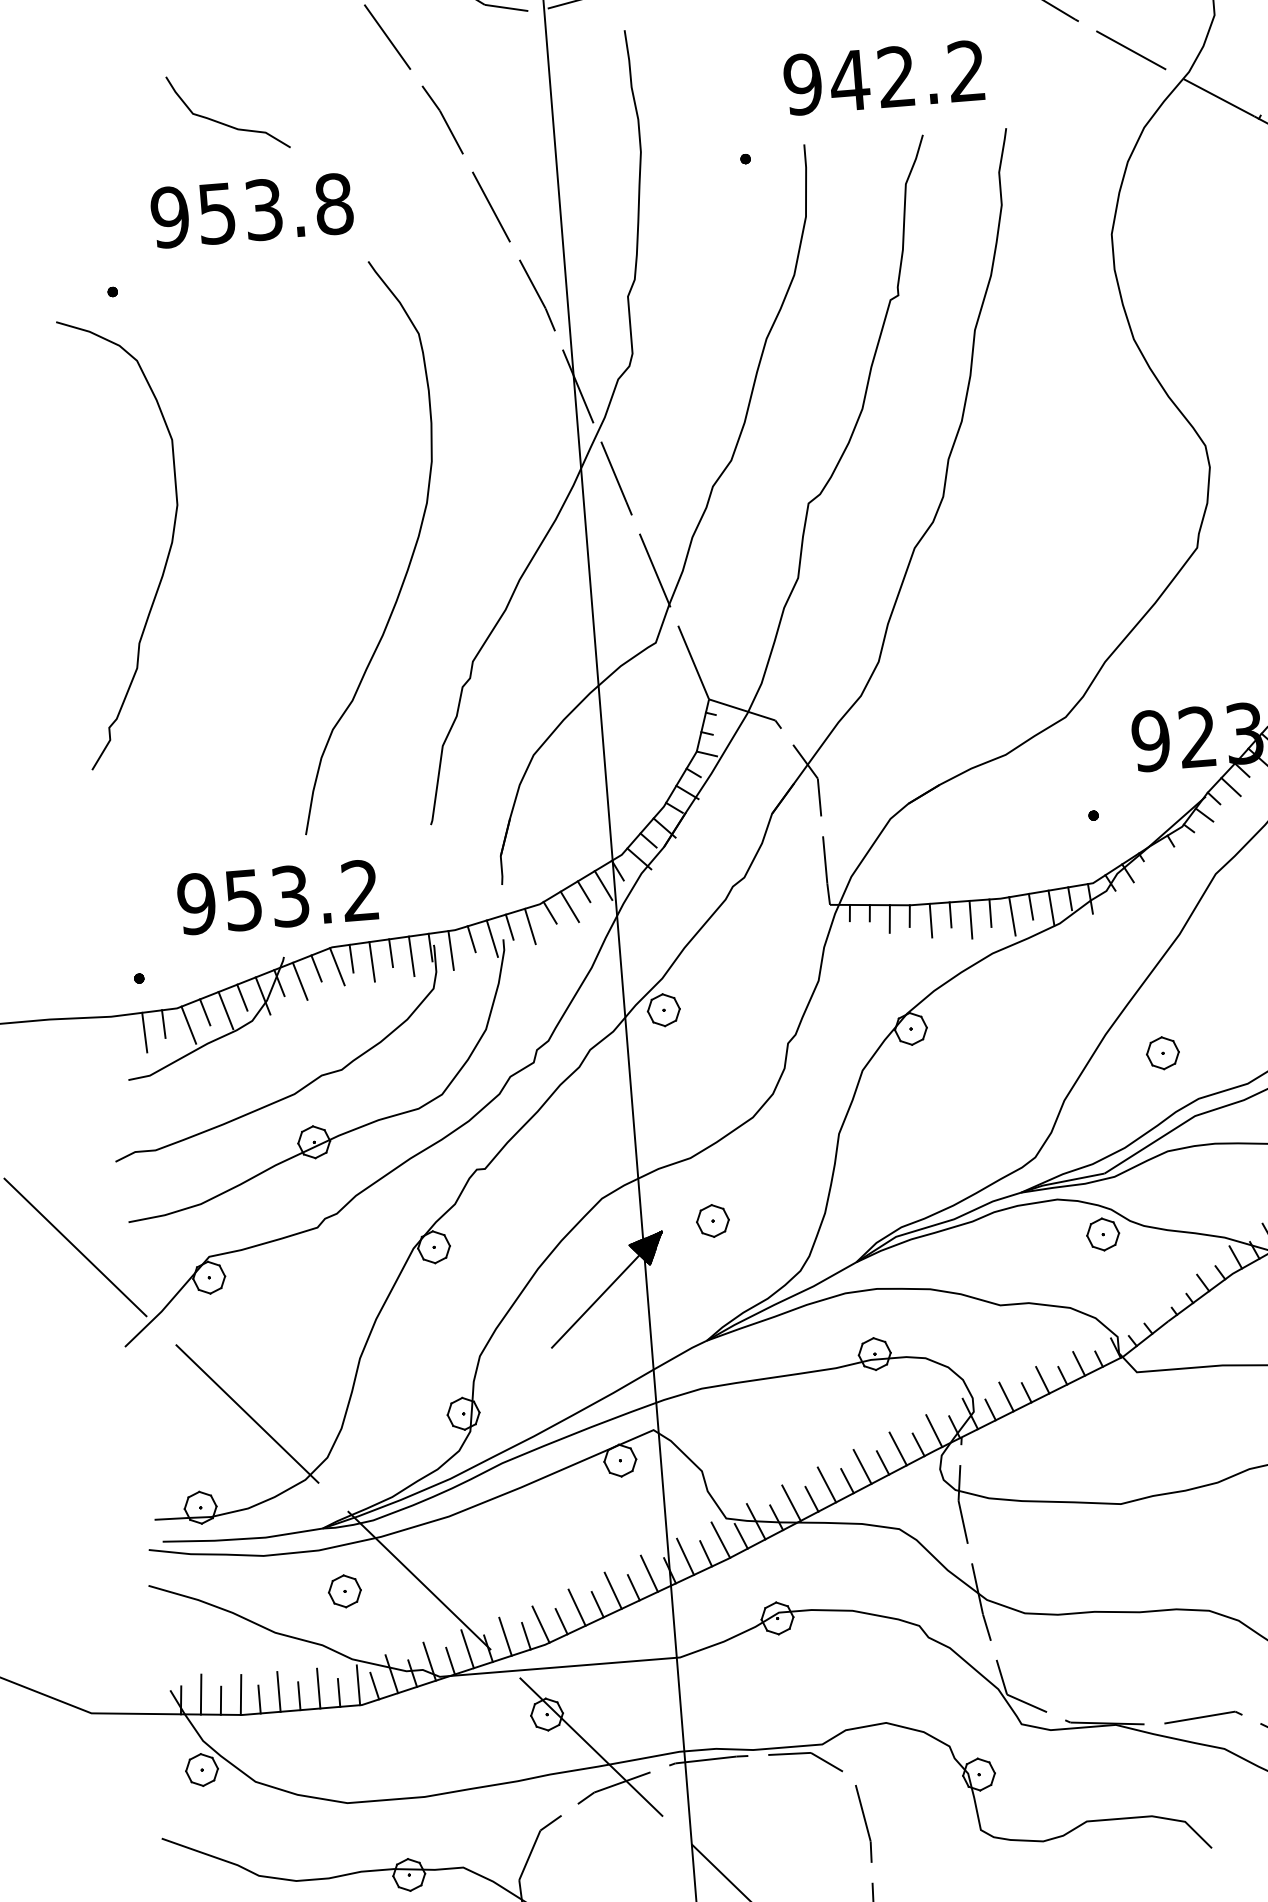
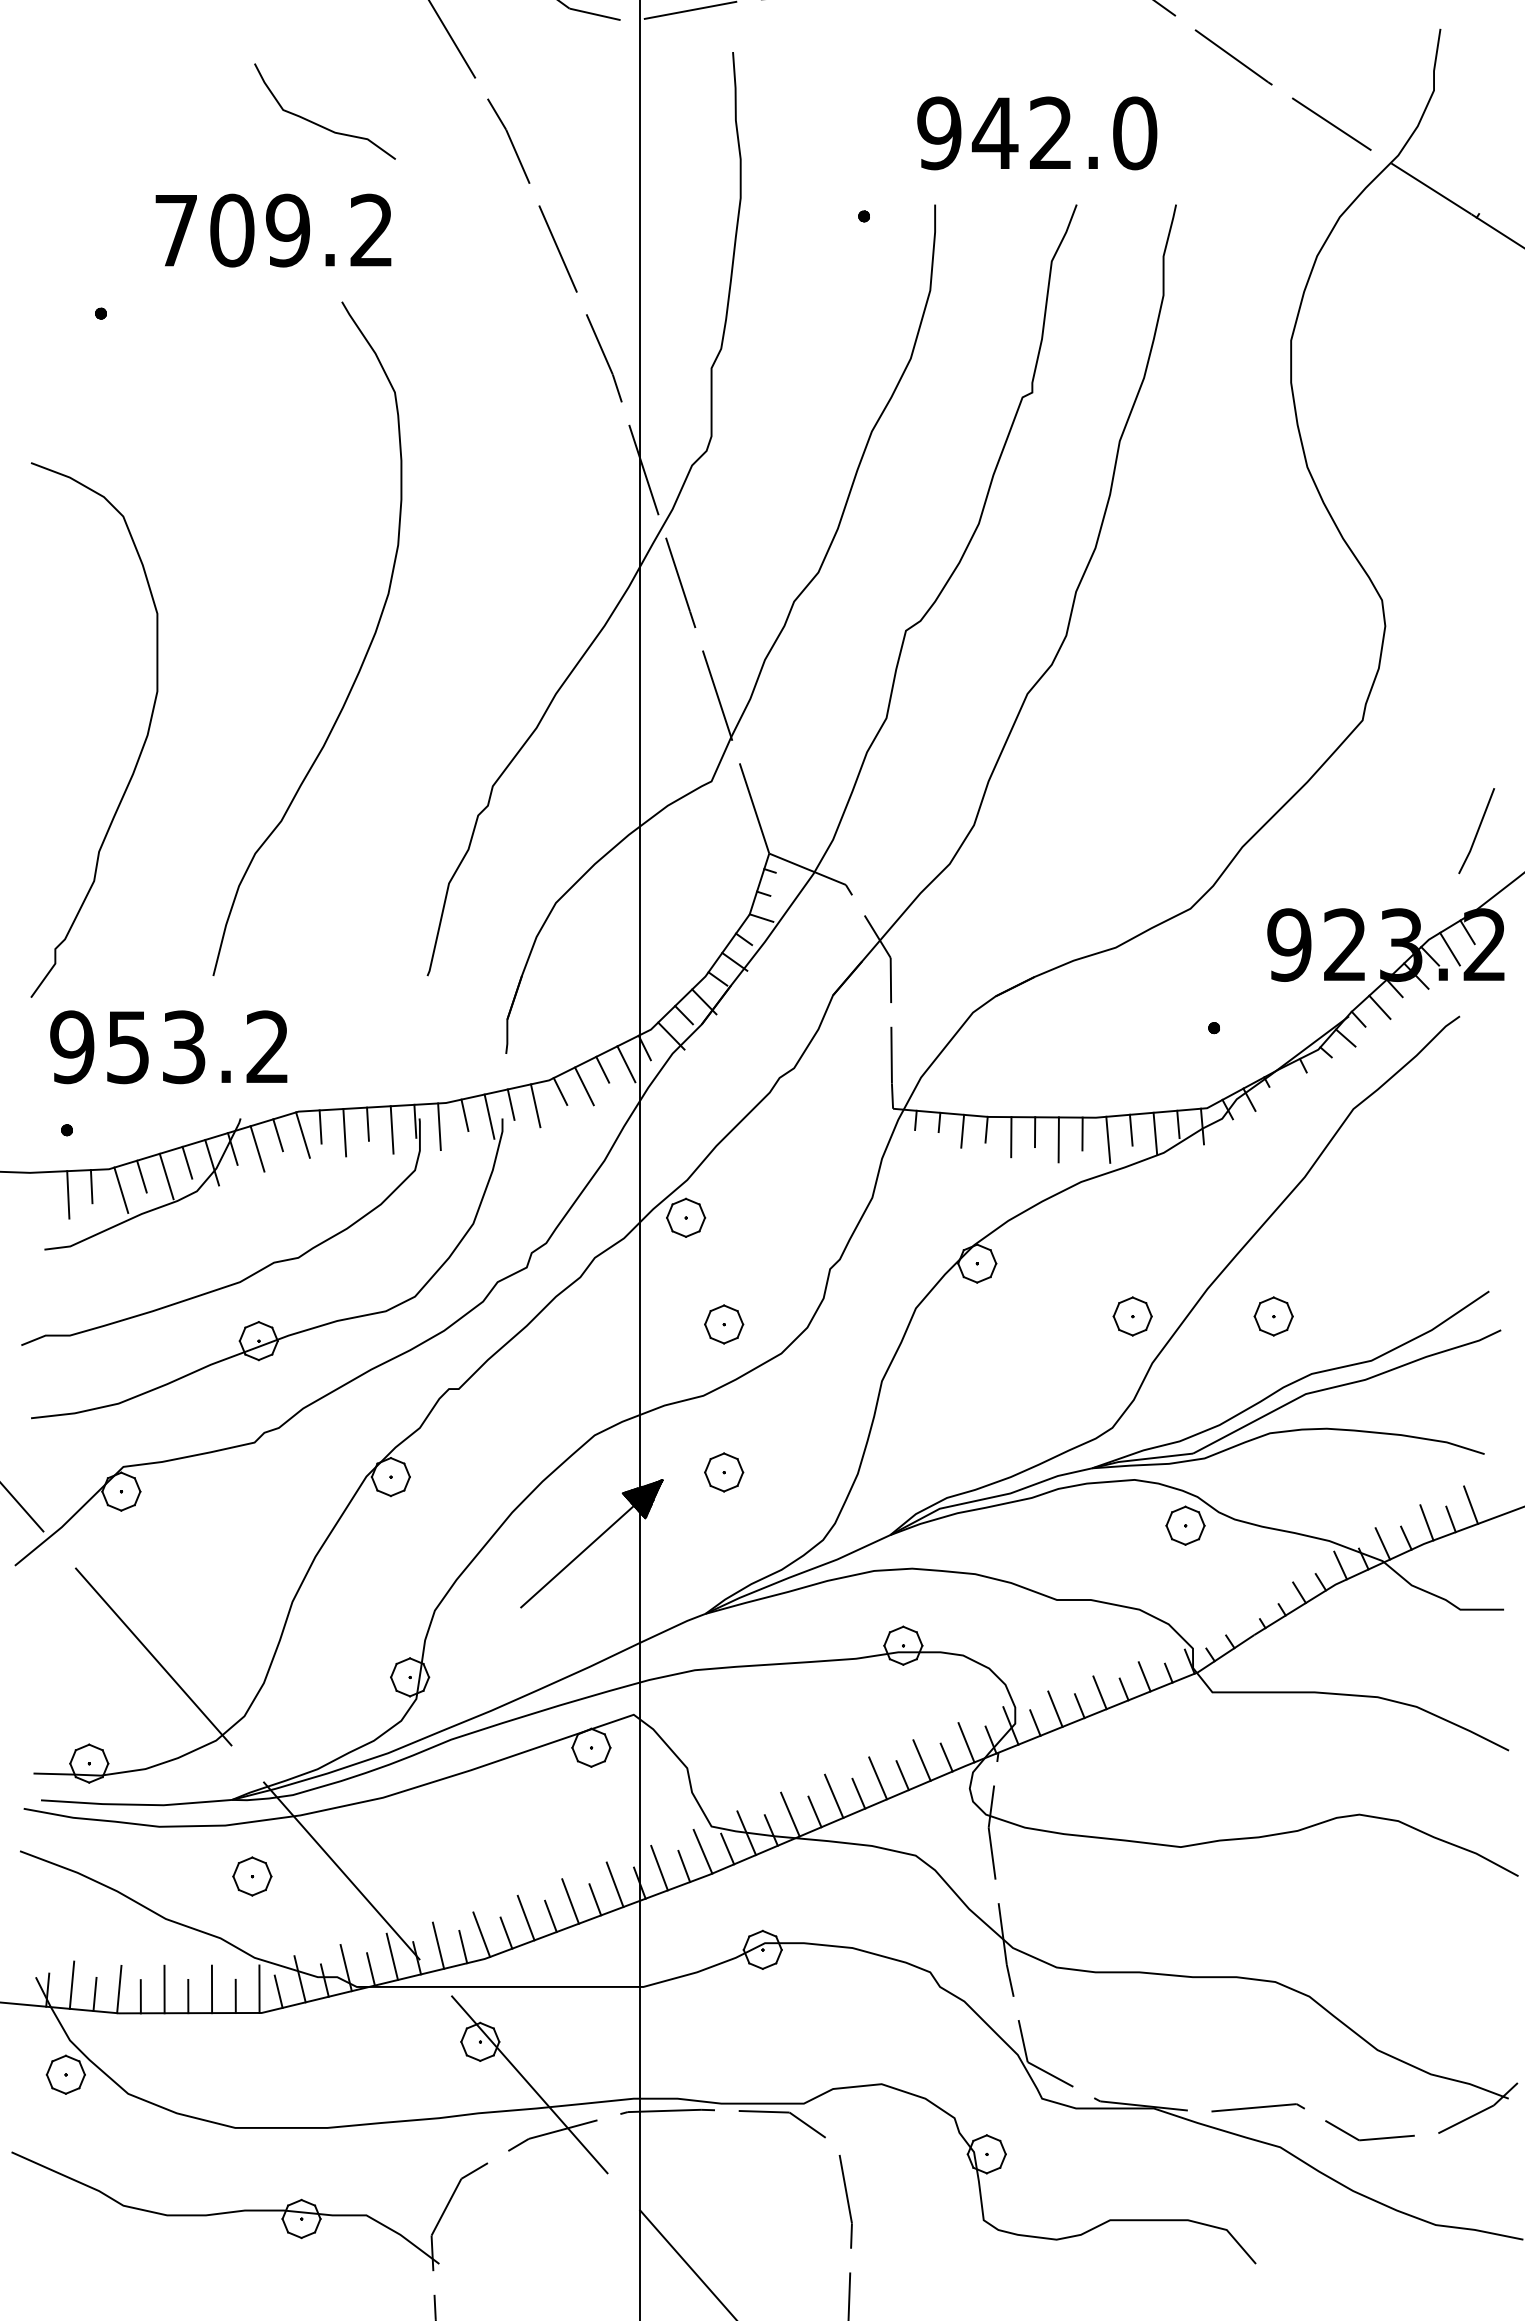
text: (967, 71) -> (1135, 133), 942.2 -> 942.0
curve: (222, 122) -> (317, 123), moved
text: (251, 210) -> (273, 230), 953.8 -> 709.2
curve: (168, 551) -> (142, 745), moved
curve: (410, 558) -> (363, 658), moved
text: (277, 897) -> (168, 1047), moved
part: (1044, 1062) -> (1132, 1316), added
part: (703, 1096) -> (724, 1324), added

